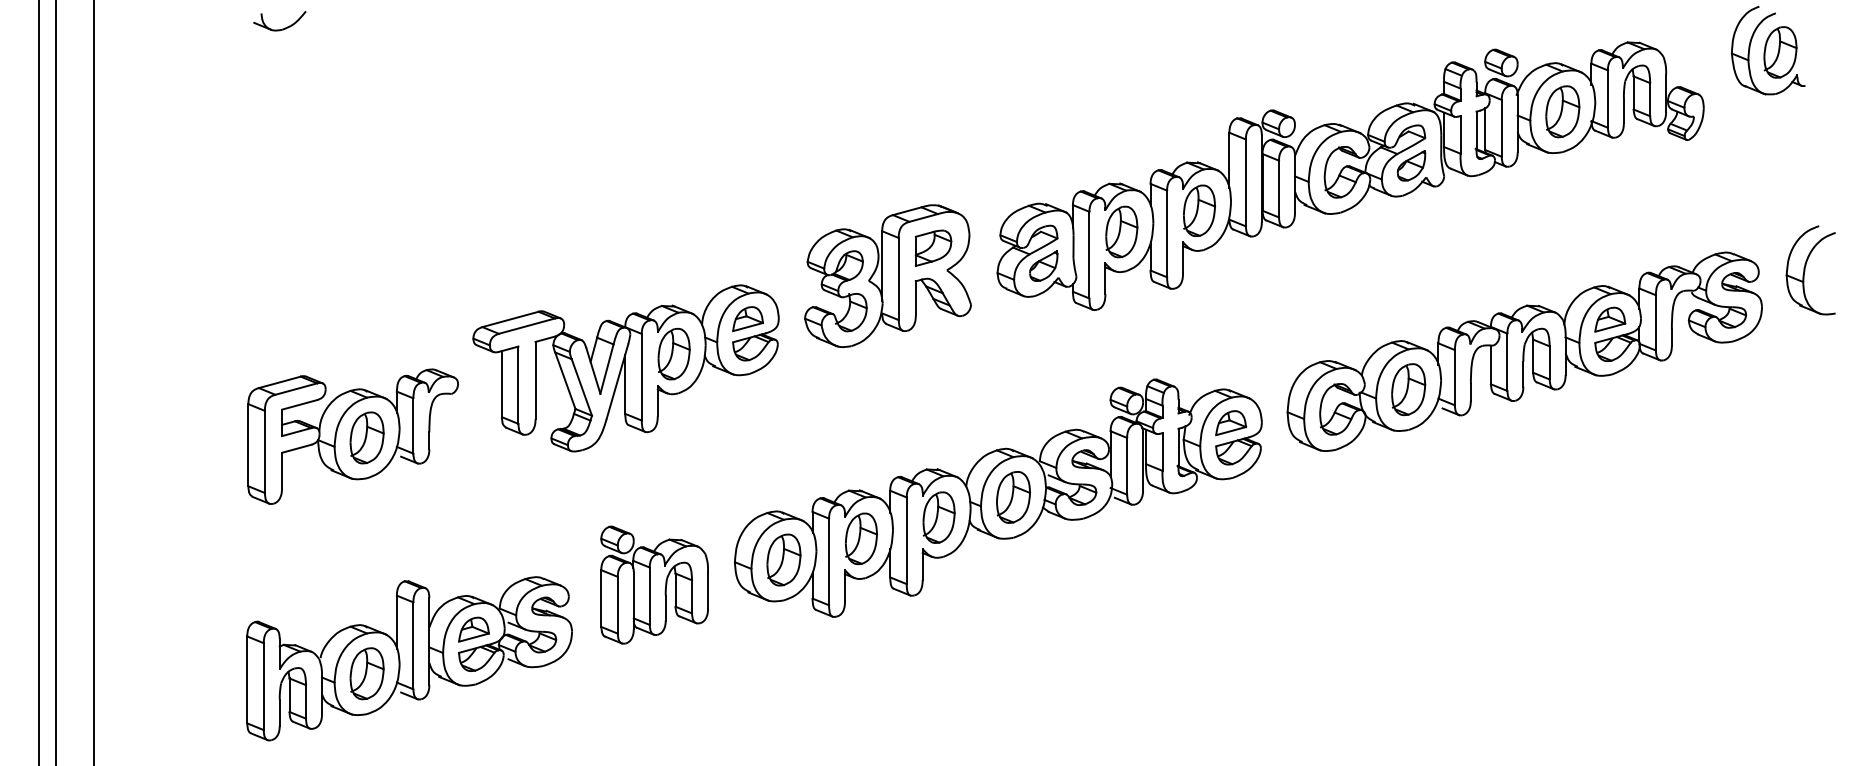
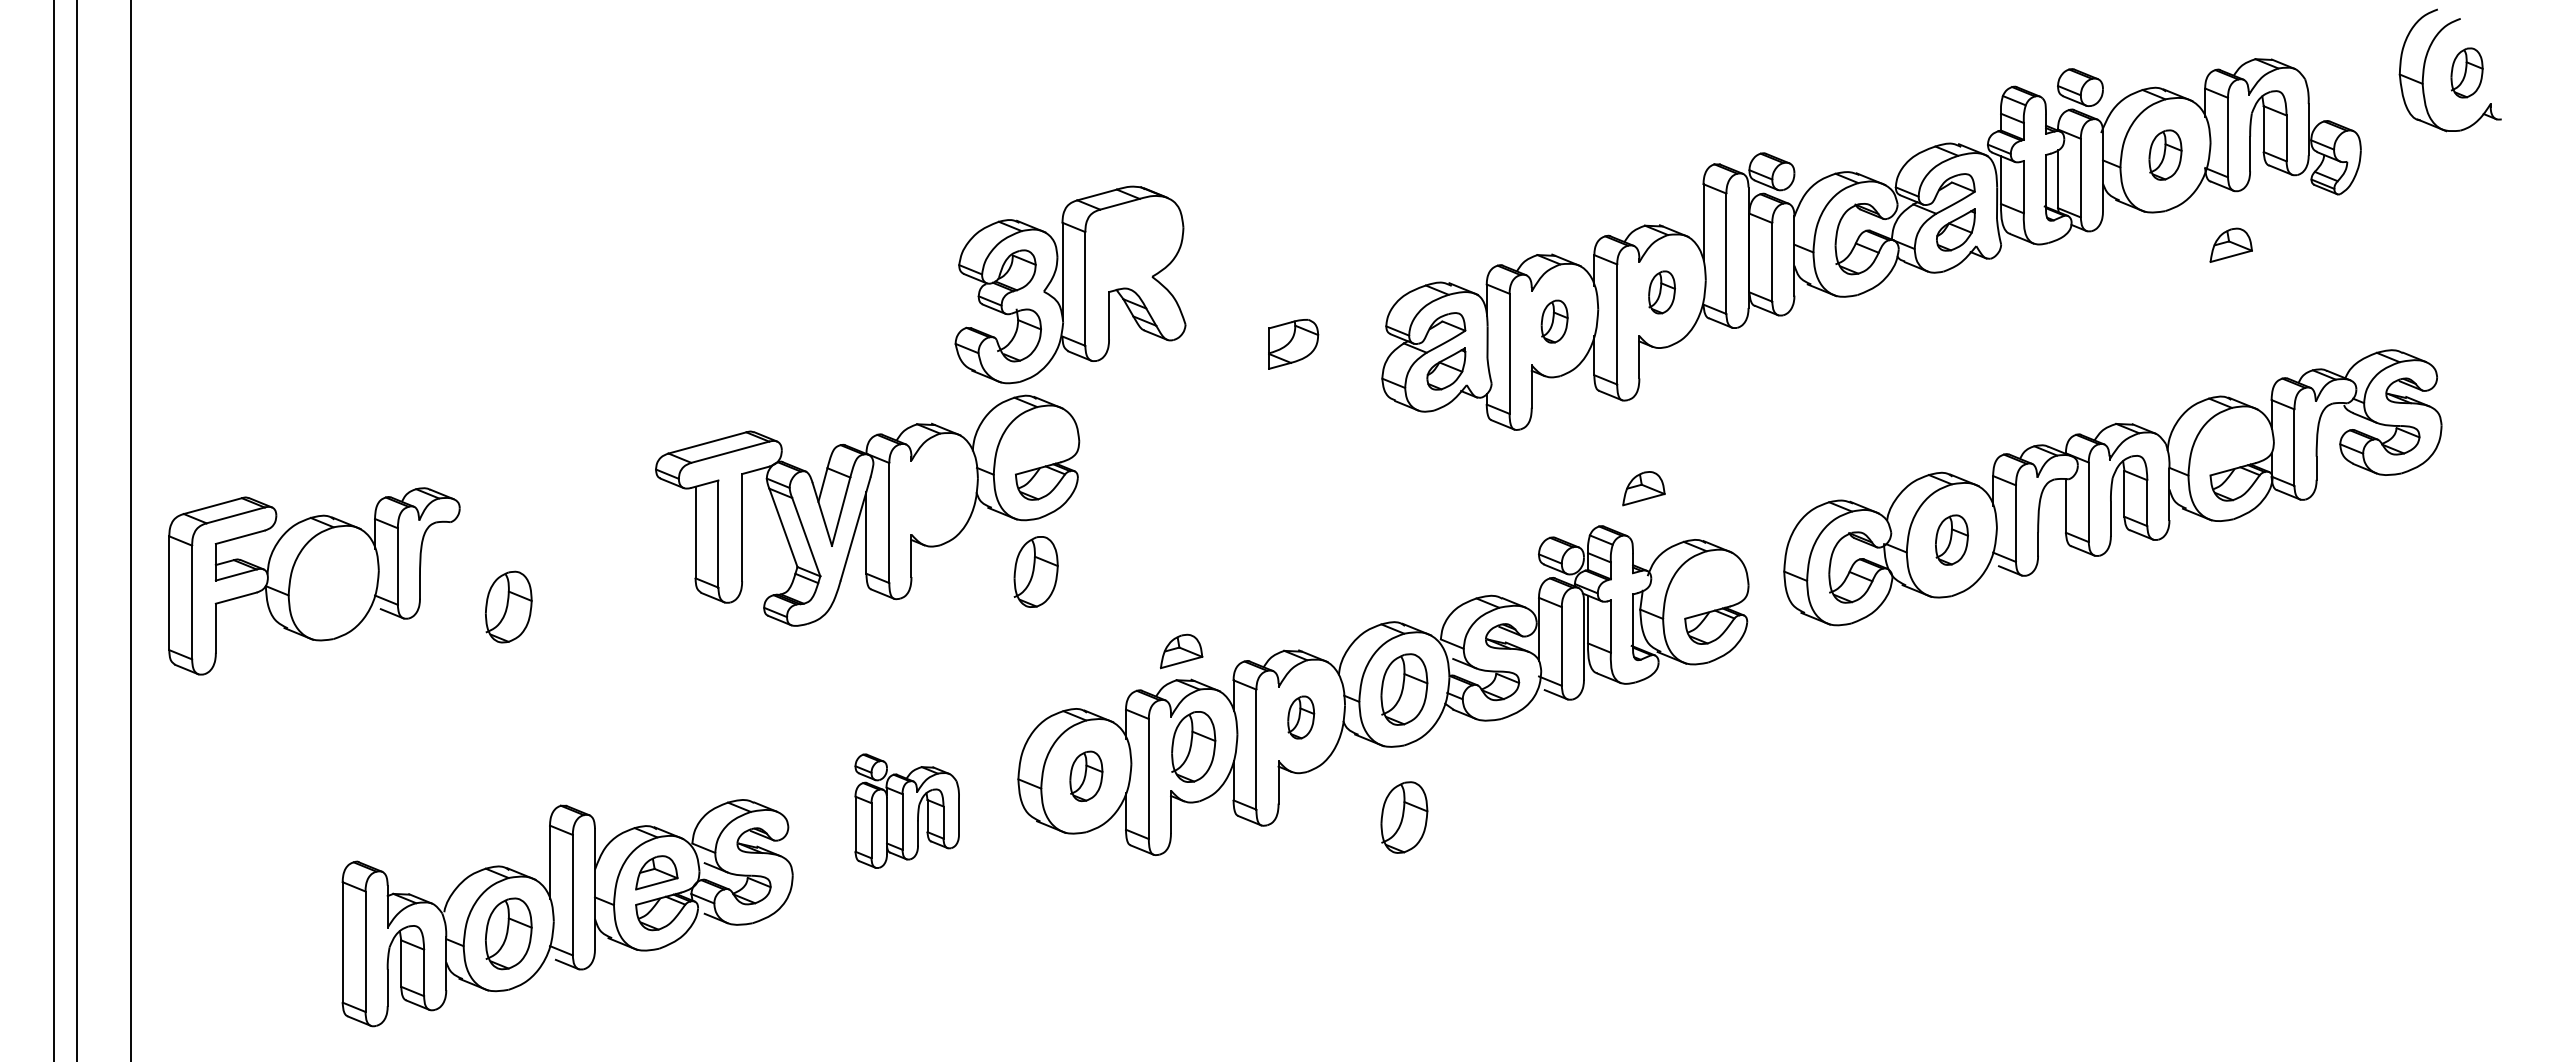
part: (281, 29) -> (390, 40), removed
part: (1780, 52) -> (2466, 72), size x0.7
part: (1562, 111) -> (2165, 154), size x0.7
part: (1199, 210) -> (1661, 292), size x0.6
part: (1121, 231) -> (1554, 321), size x0.6
part: (1805, 270) -> (2501, 374), removed
part: (888, 275) -> (1070, 284), moved
part: (747, 319) -> (1181, 651), moved
part: (1609, 319) -> (2230, 244), moved
part: (673, 353) -> (1035, 571), moved
part: (1408, 389) -> (1951, 539), size x0.7
part: (1230, 423) -> (1643, 488), moved
part: (353, 436) -> (314, 581), moved
part: (938, 517) -> (1300, 717), size x0.6
part: (784, 560) -> (1086, 776), size x0.7
part: (654, 585) -> (907, 811), size x0.7
part: (1013, 589) -> (1404, 817), added

